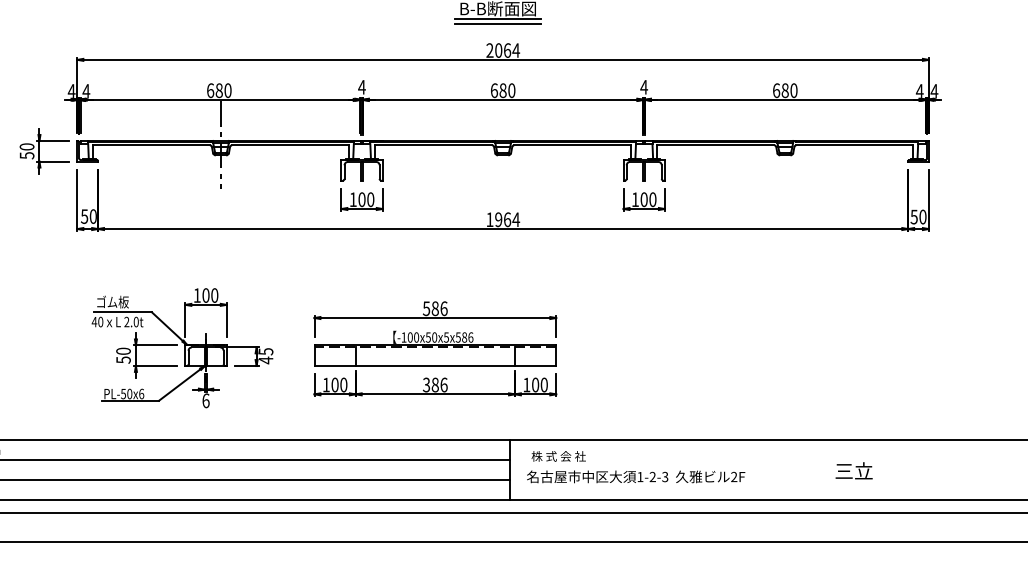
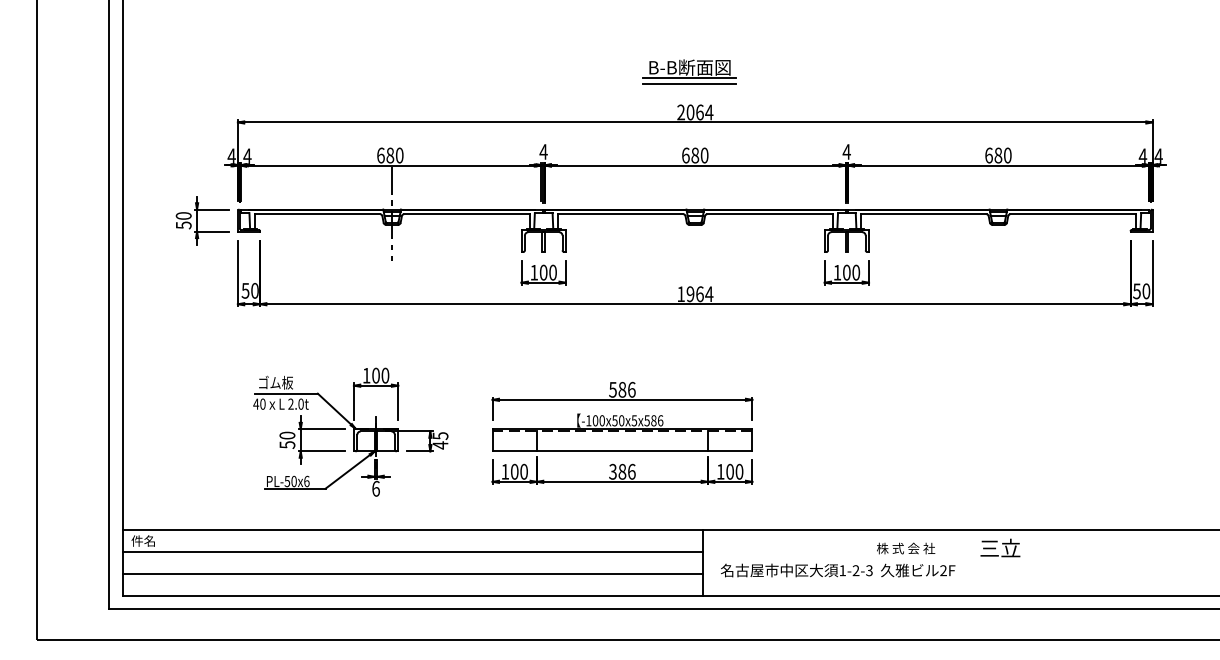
text: (559, 456) -> (906, 548), moved
text: (854, 470) -> (1000, 547), moved

